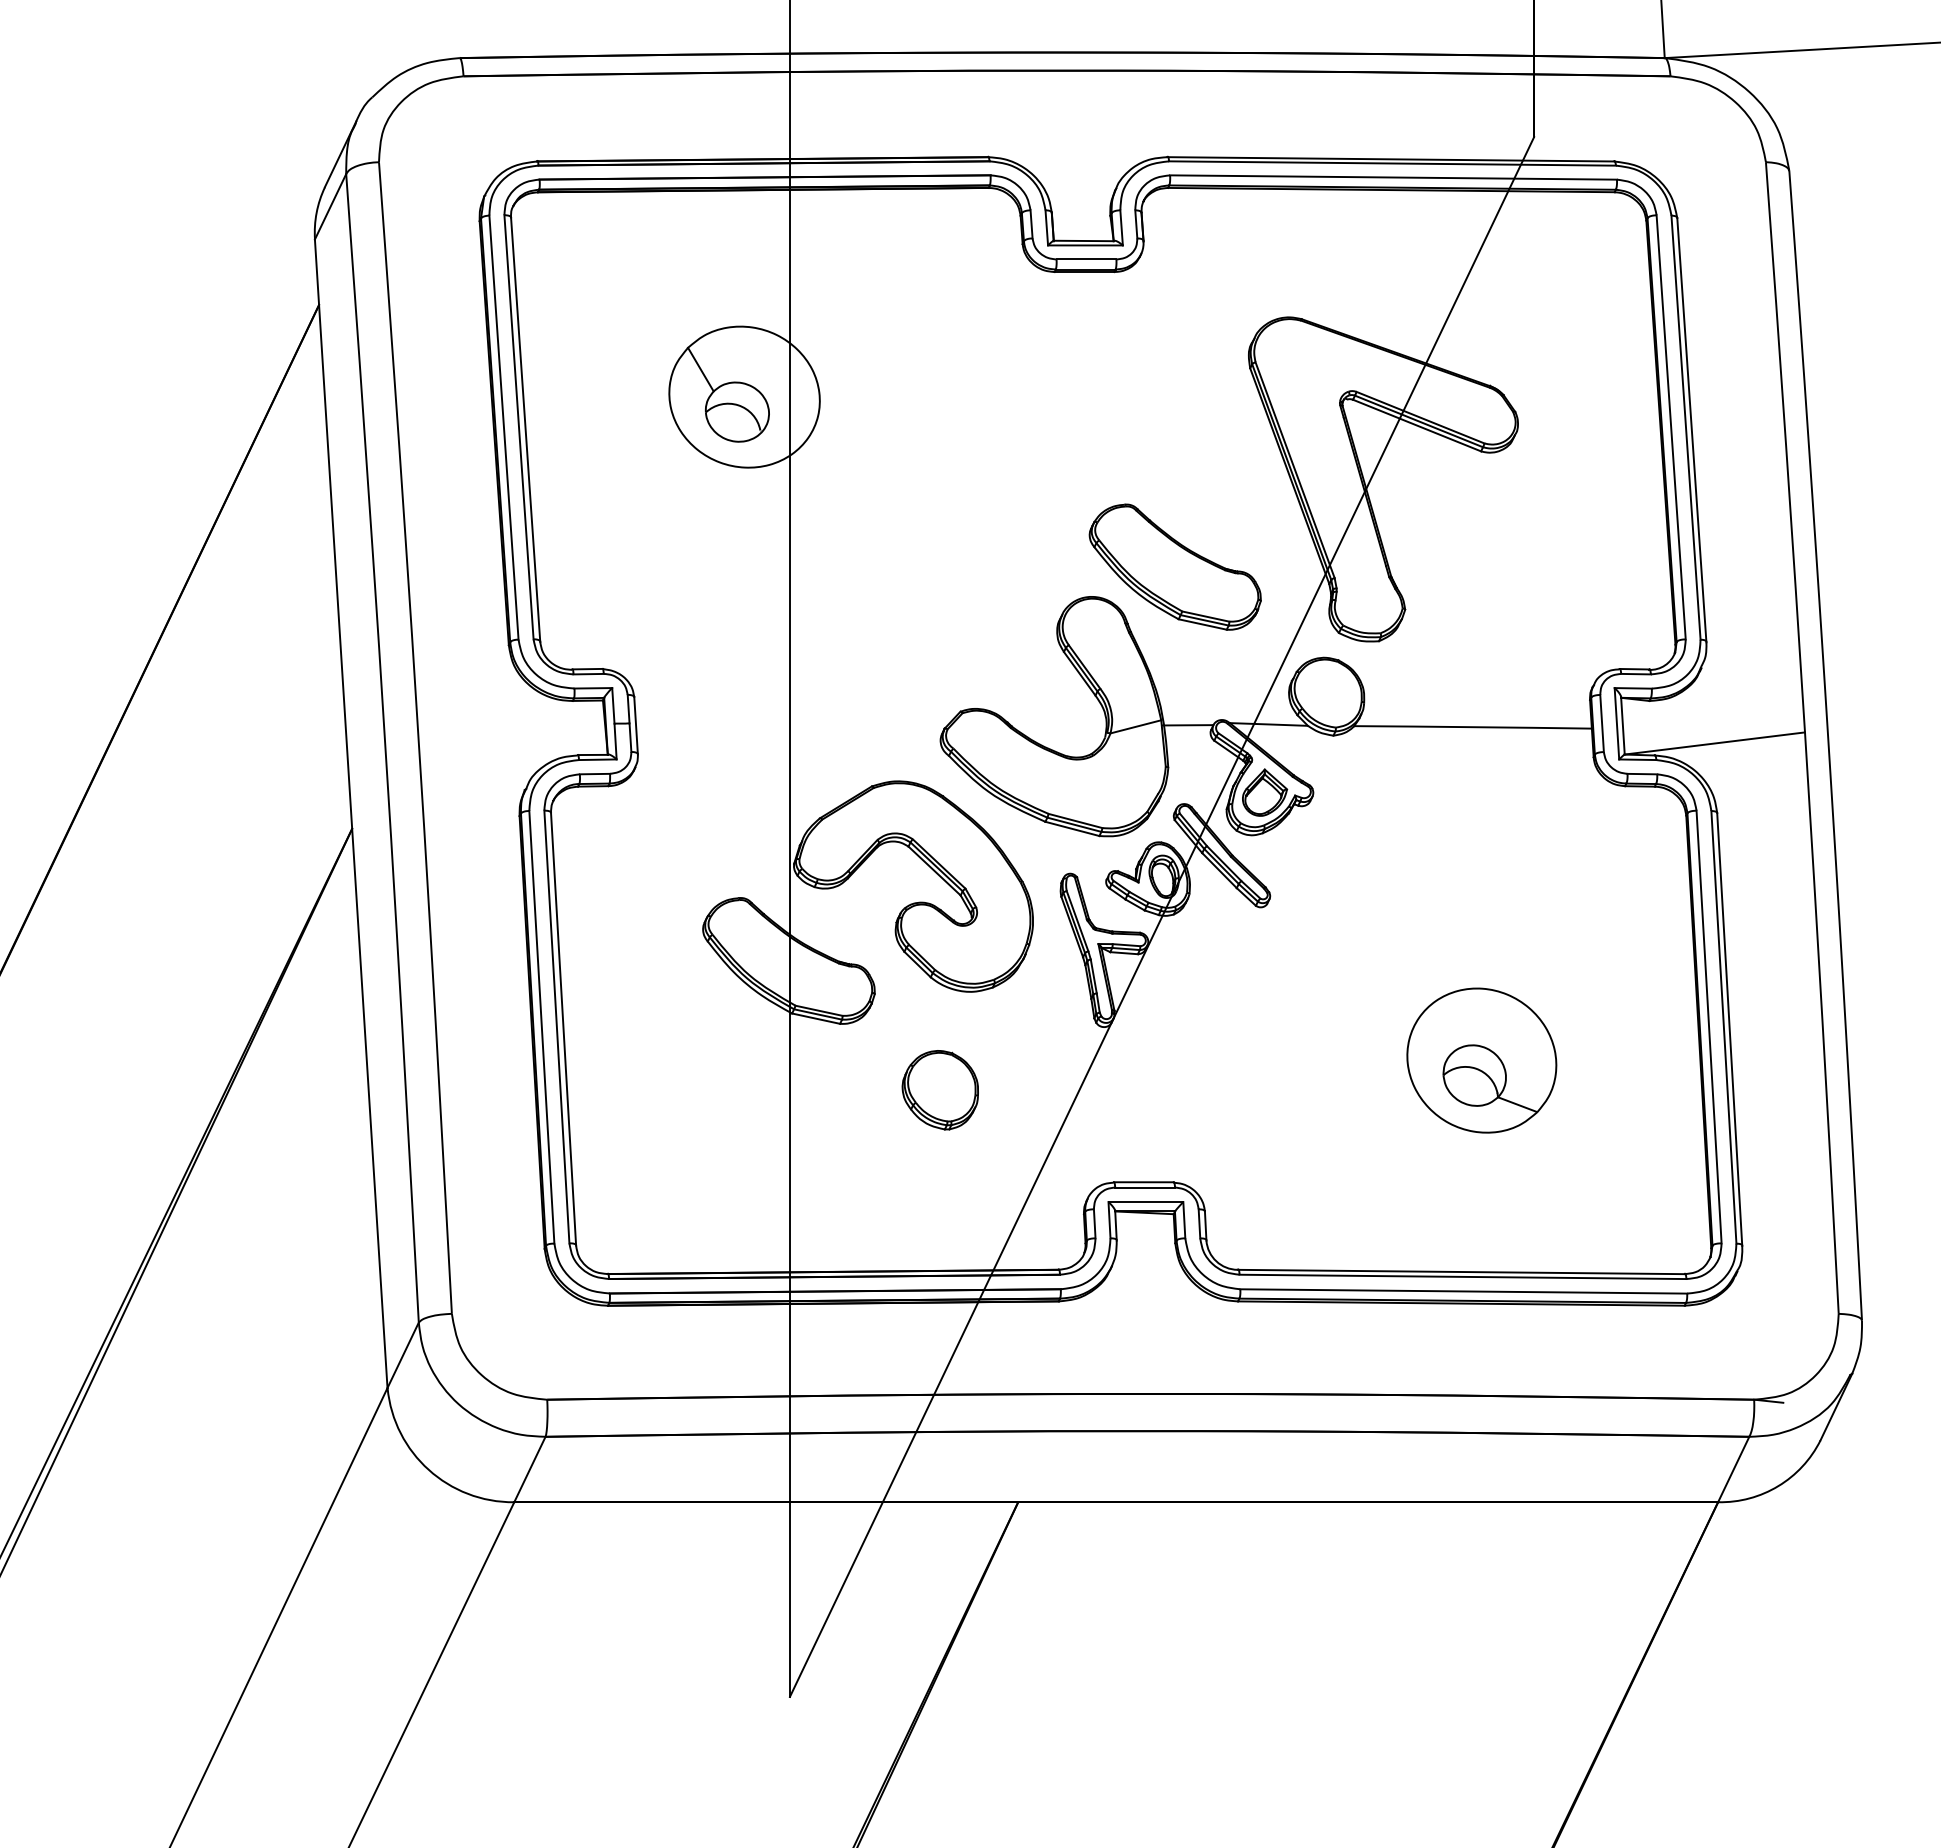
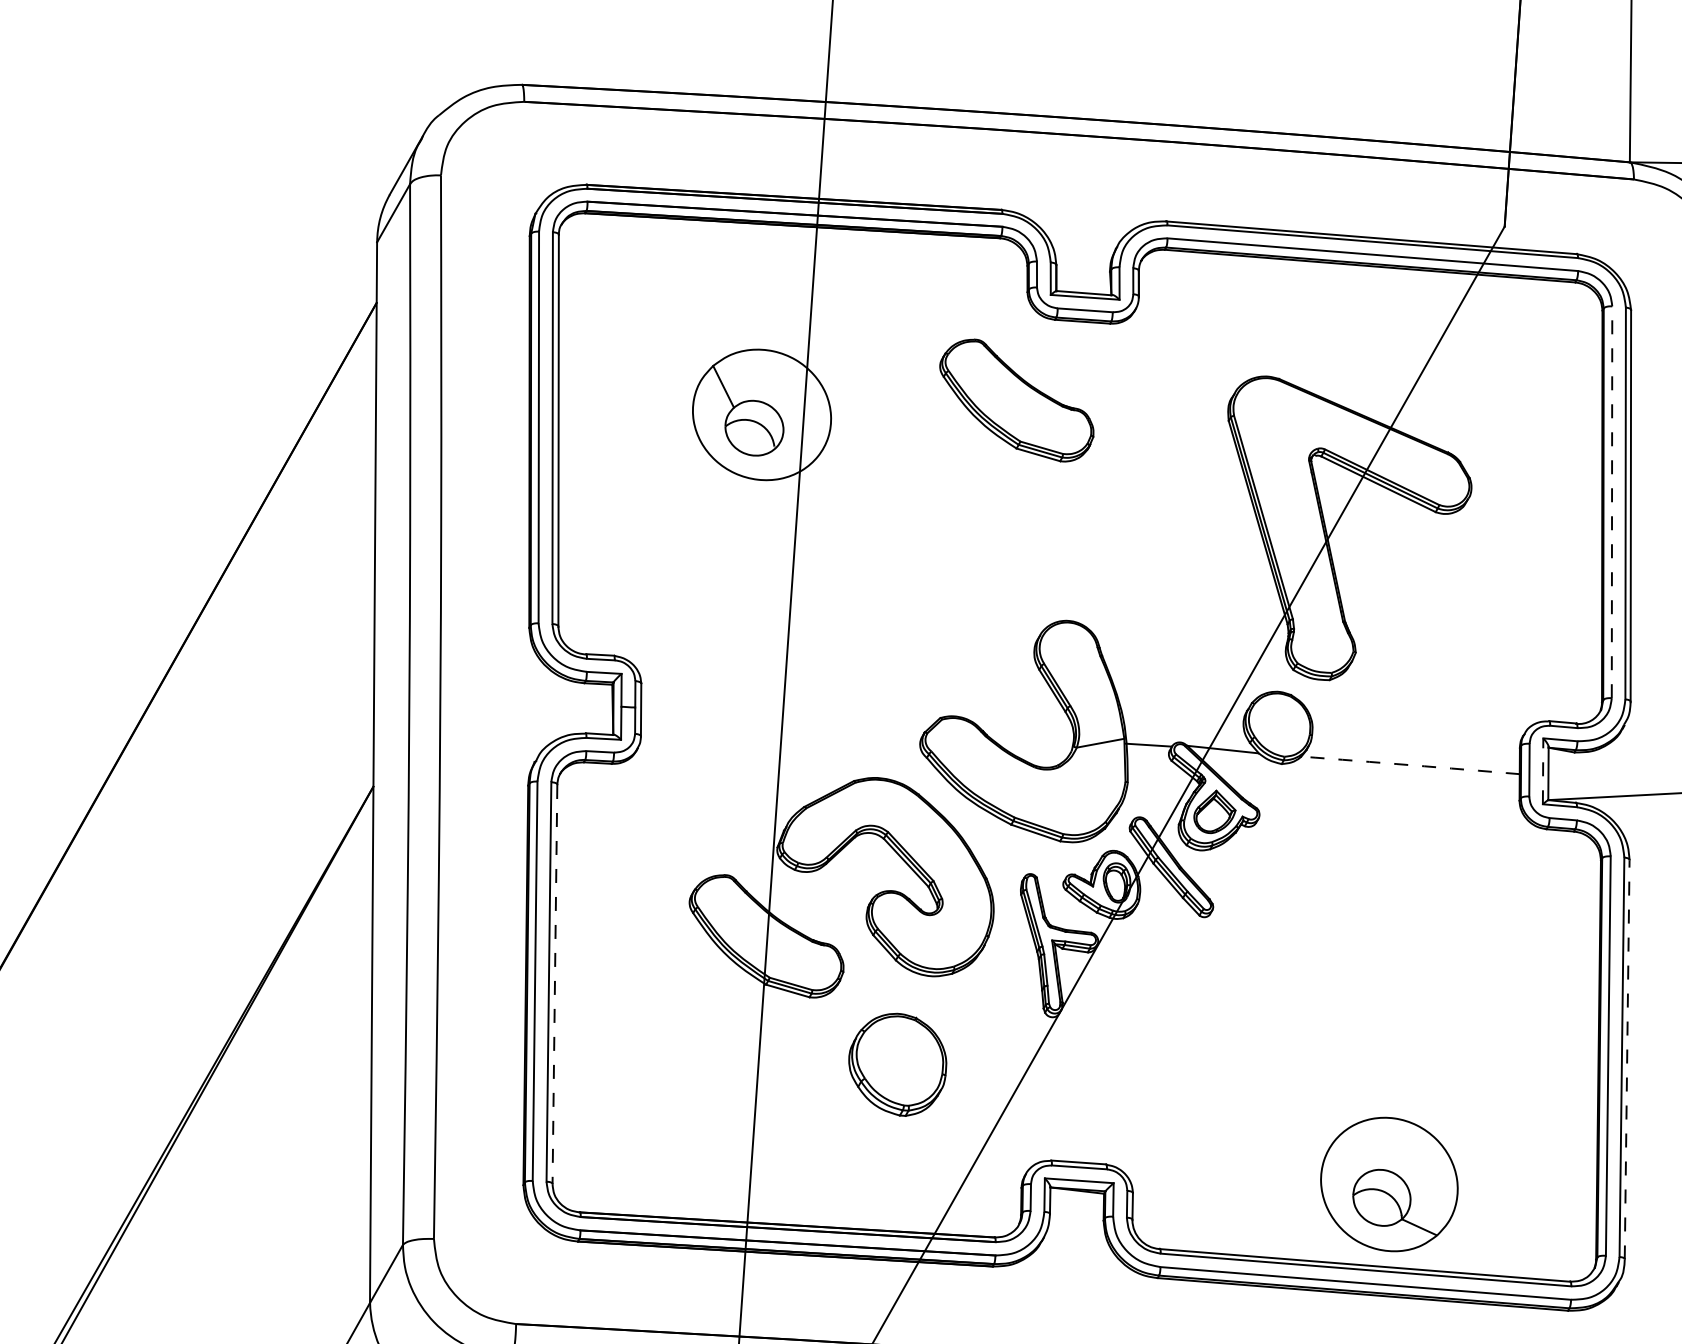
line: (1671, 427) -> (1612, 502), solid -> dashed
part: (1174, 566) -> (1016, 399), moved
line: (1616, 723) -> (1542, 771), solid -> dashed
arc: (1473, 727) -> (1410, 765), solid -> dashed
line: (563, 1029) -> (554, 984), solid -> dashed
line: (1729, 1029) -> (1626, 1059), solid -> dashed
part: (1481, 1060) -> (1389, 1184), moved
part: (939, 1090) -> (896, 1064), size x1.4

